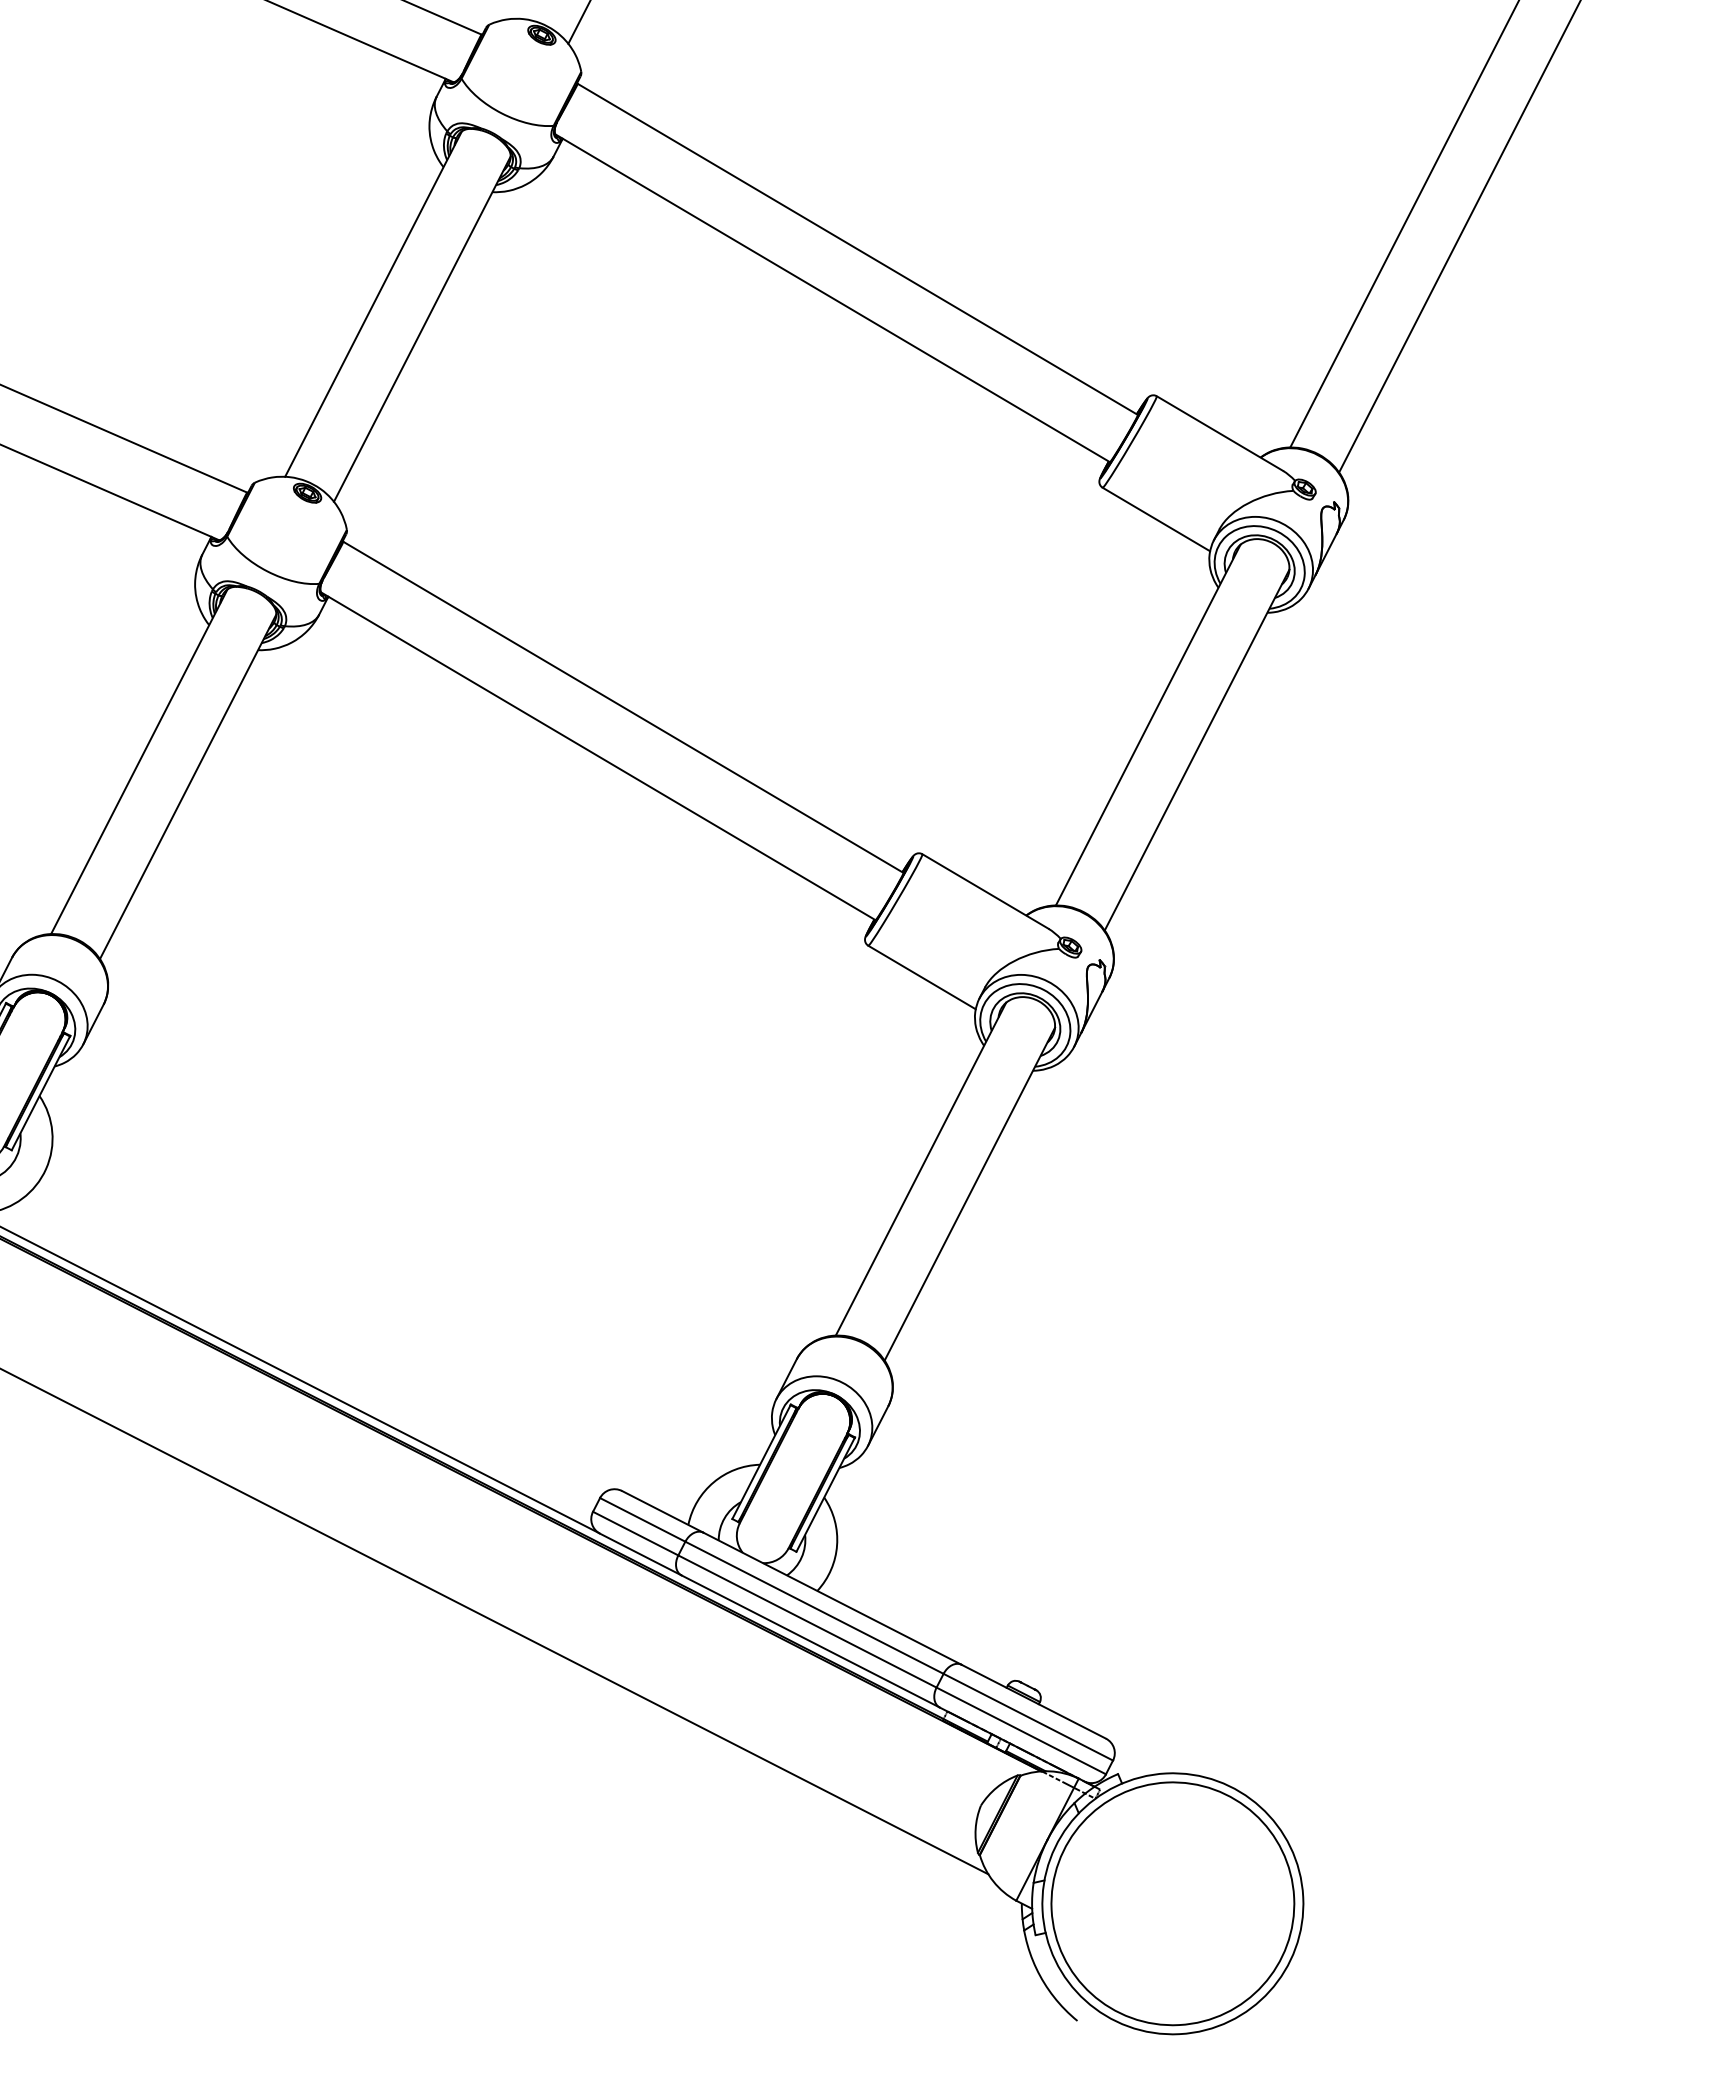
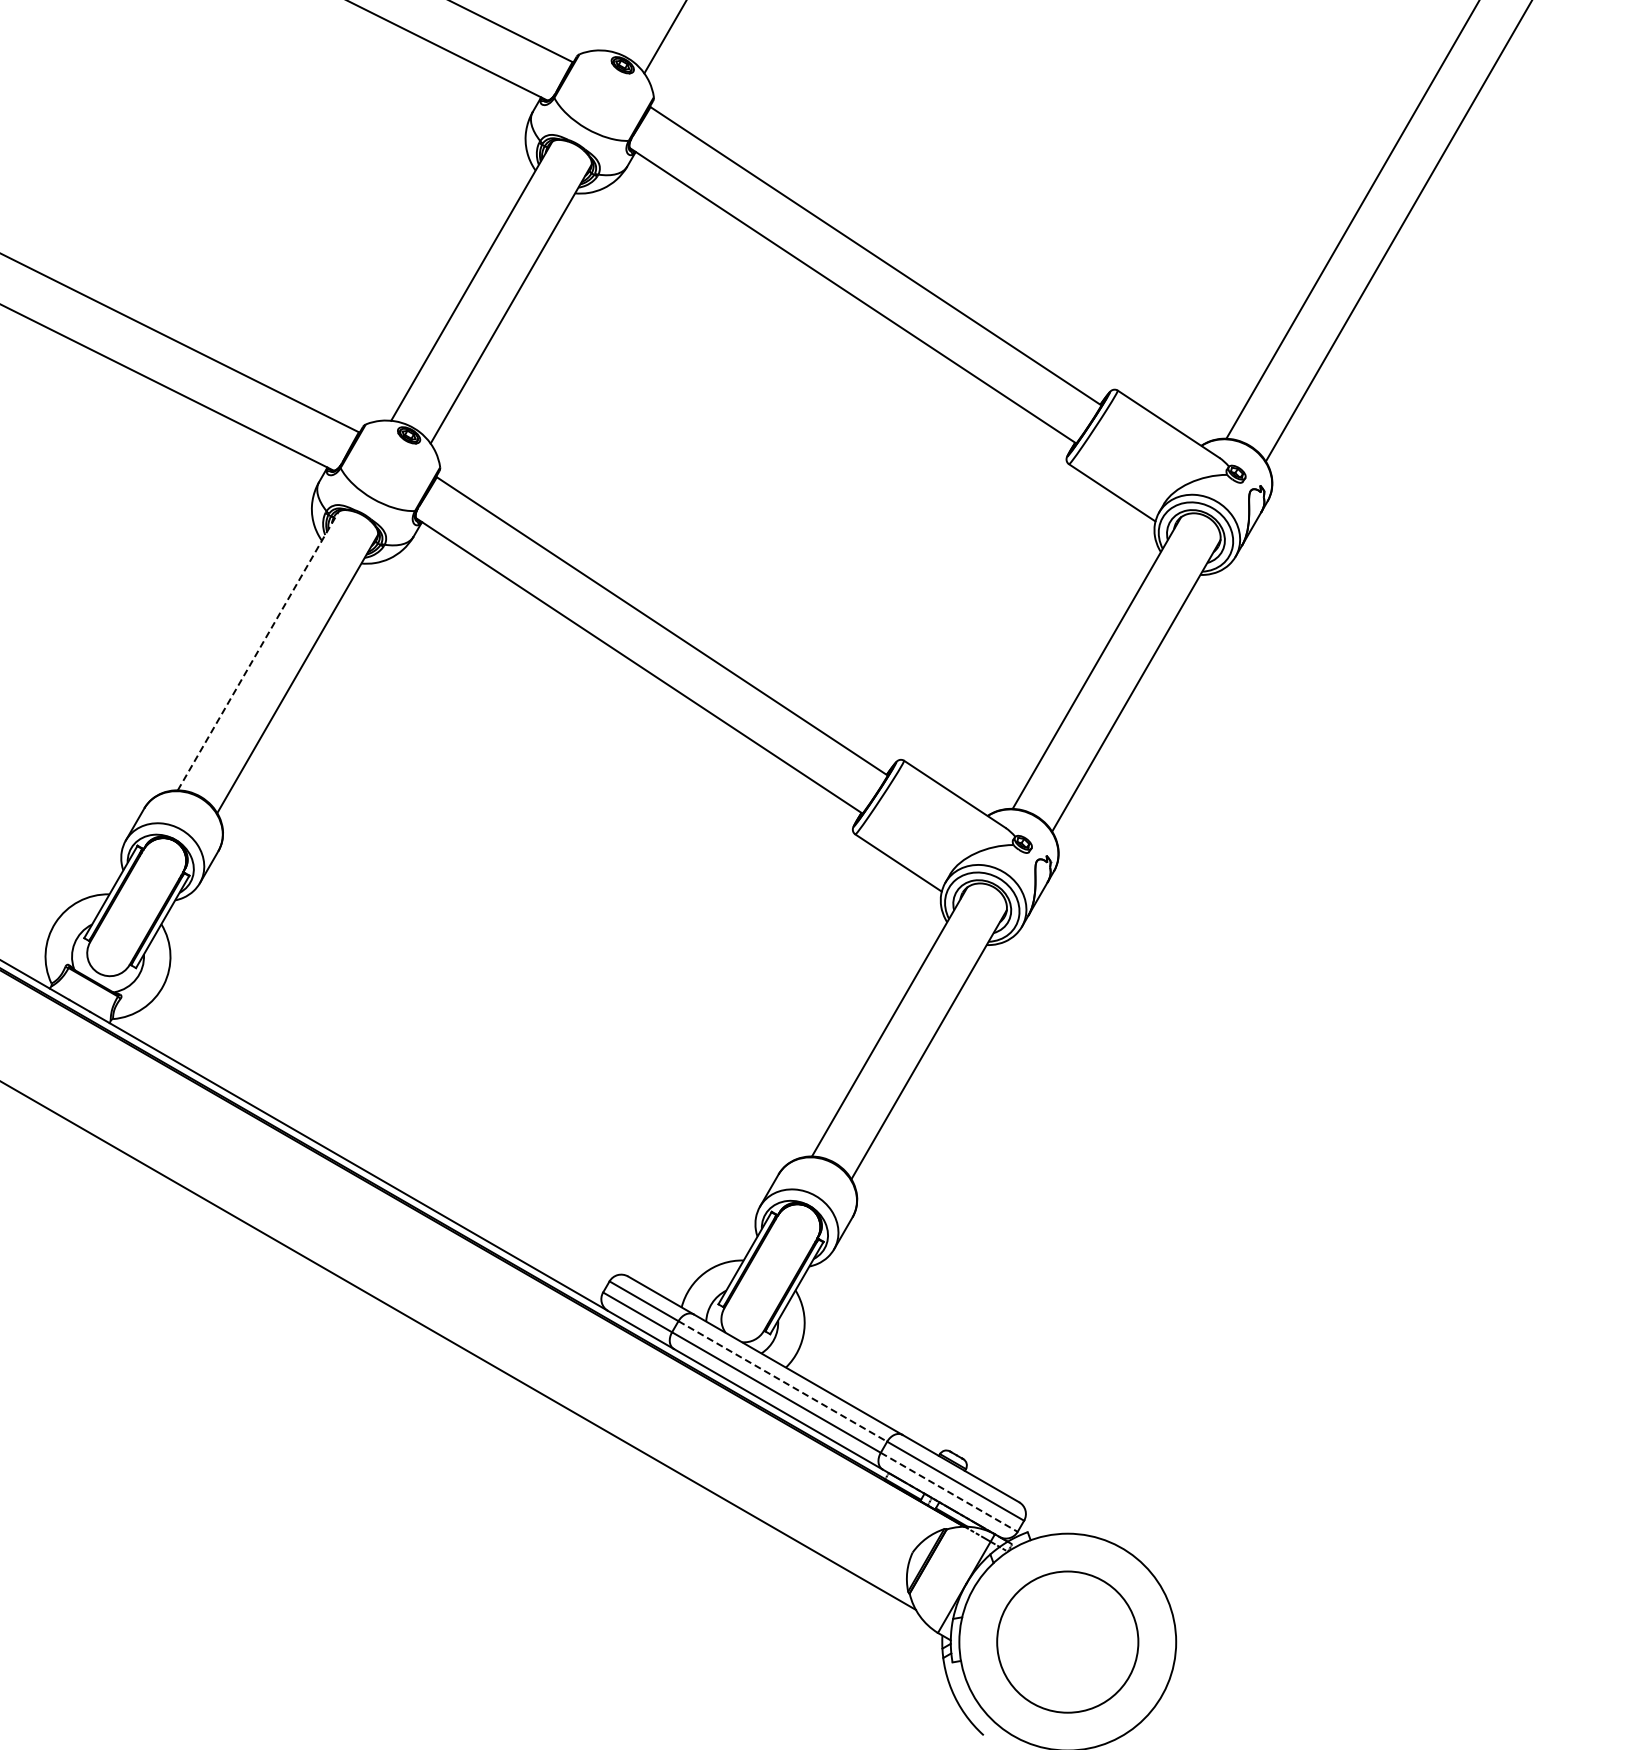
line: (139, 762) -> (258, 651), solid -> dashed
line: (814, 1607) -> (782, 1381), solid -> dashed
line: (1021, 1731) -> (949, 1492), solid -> dashed
circle: (1172, 1903) -> (1067, 1641), size x0.7

